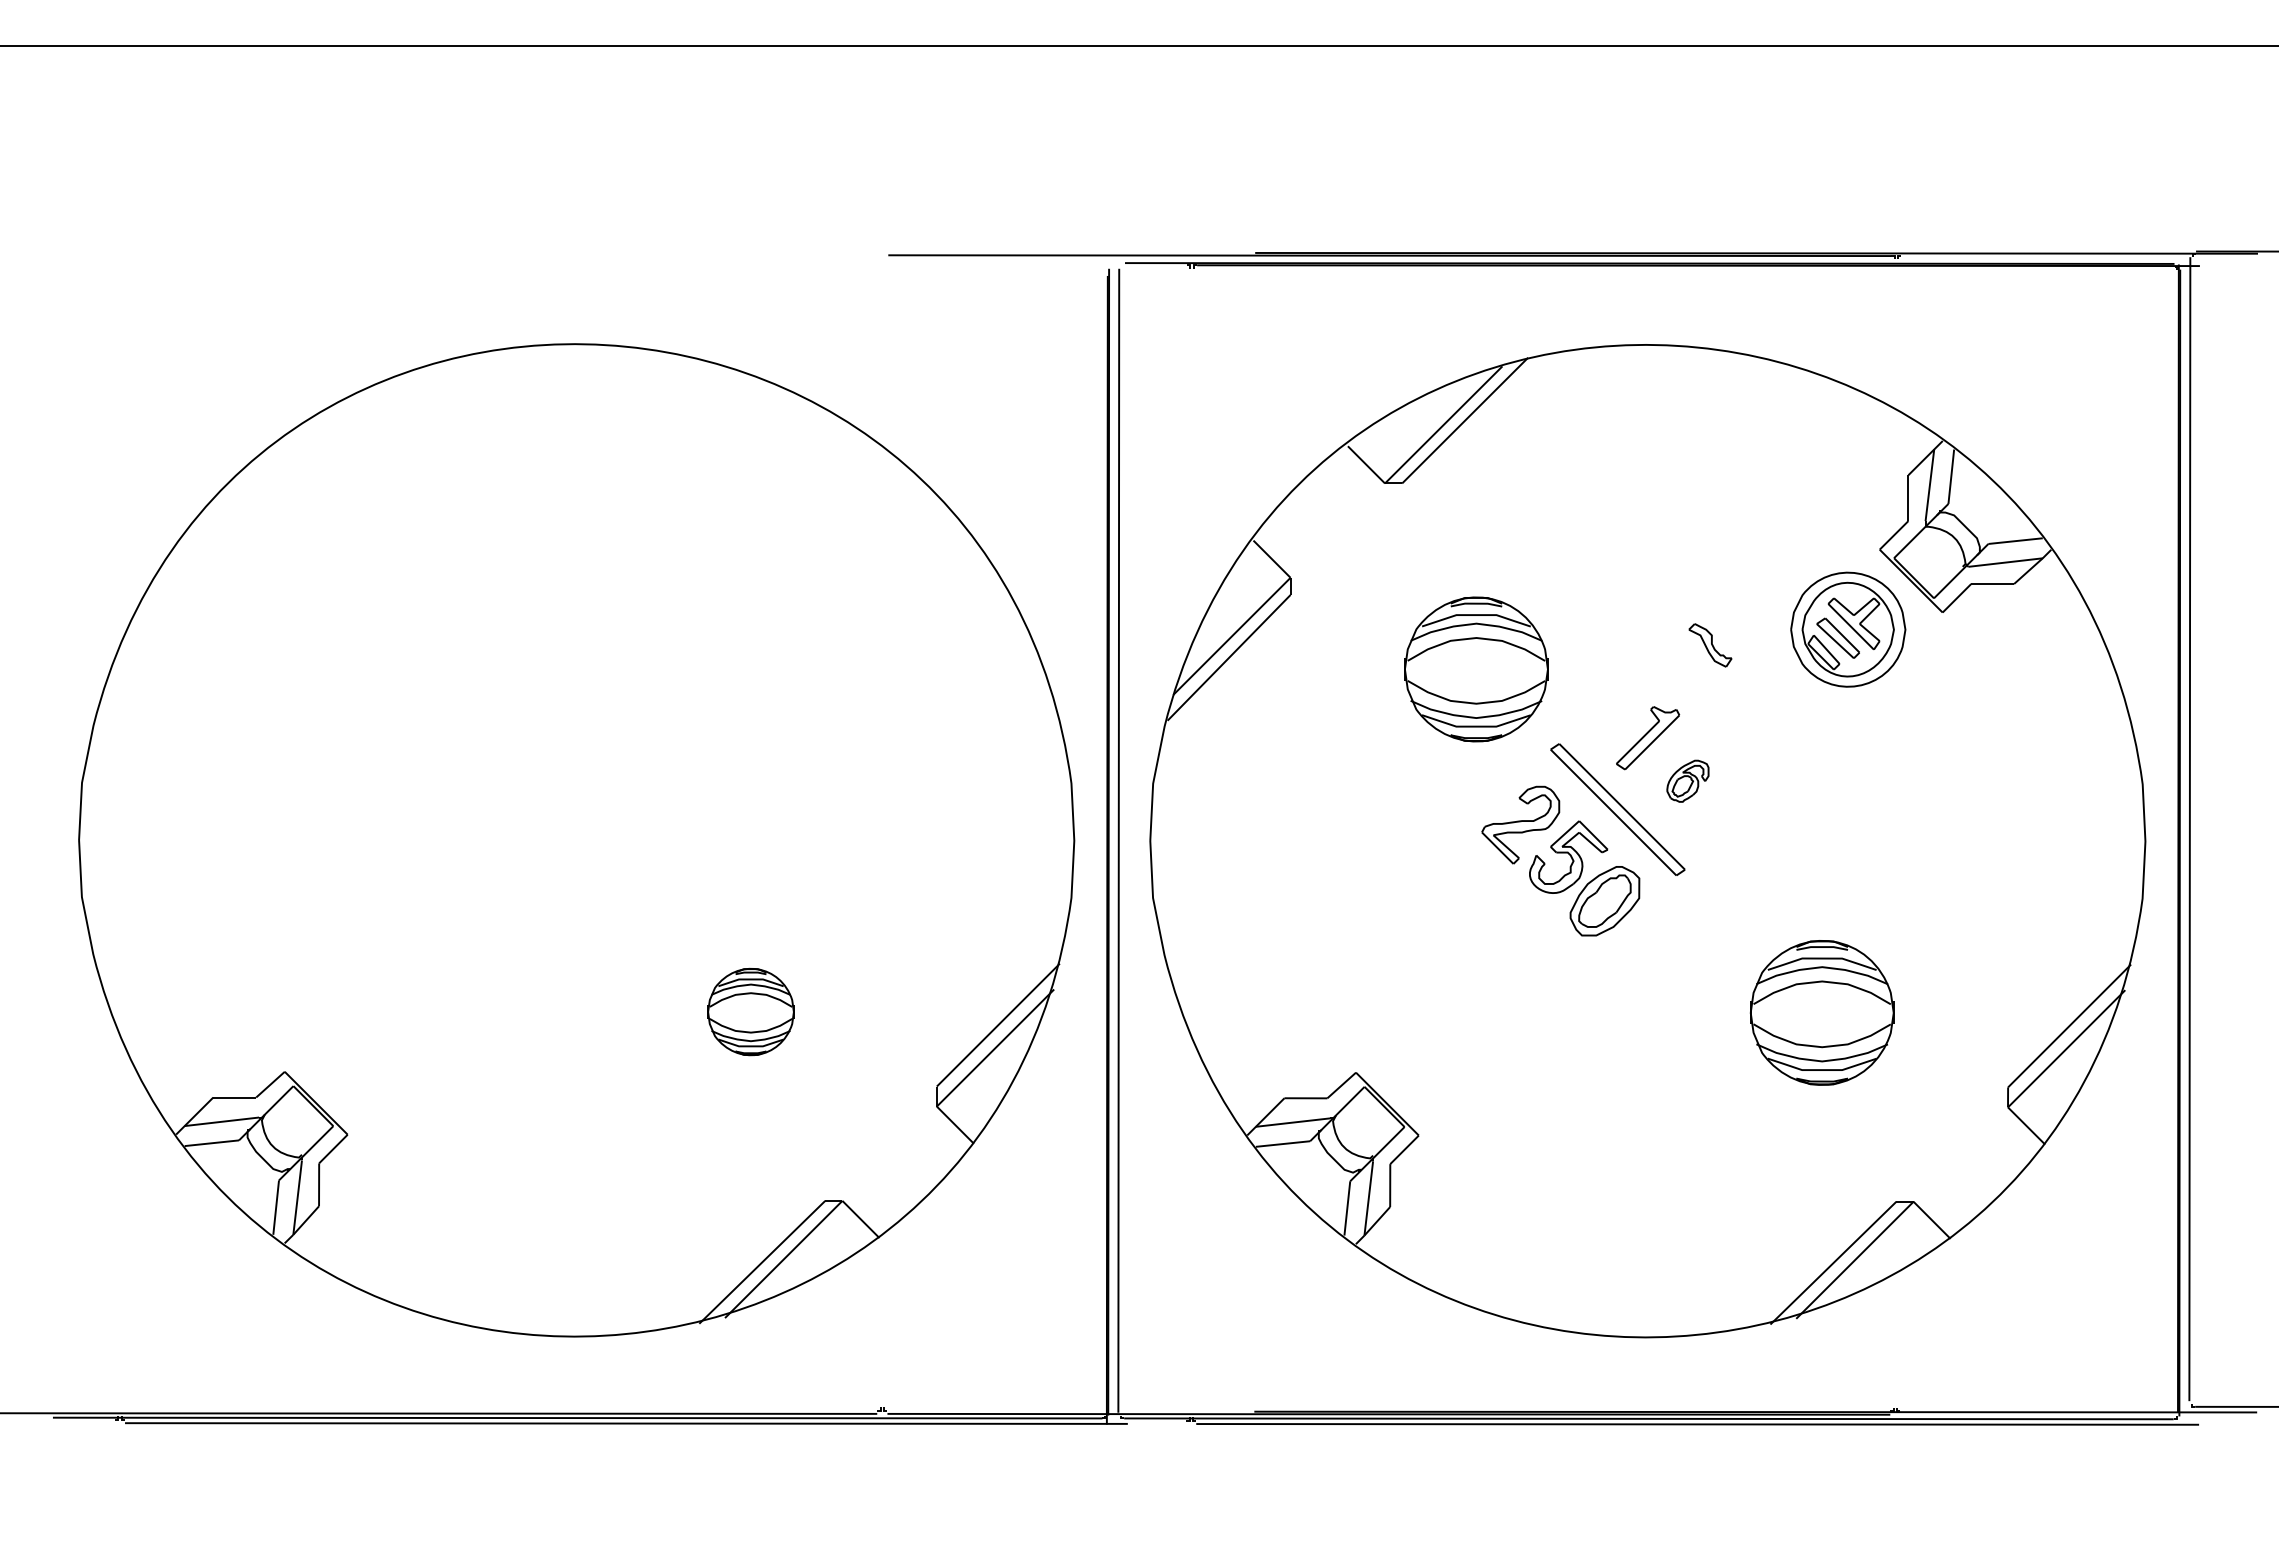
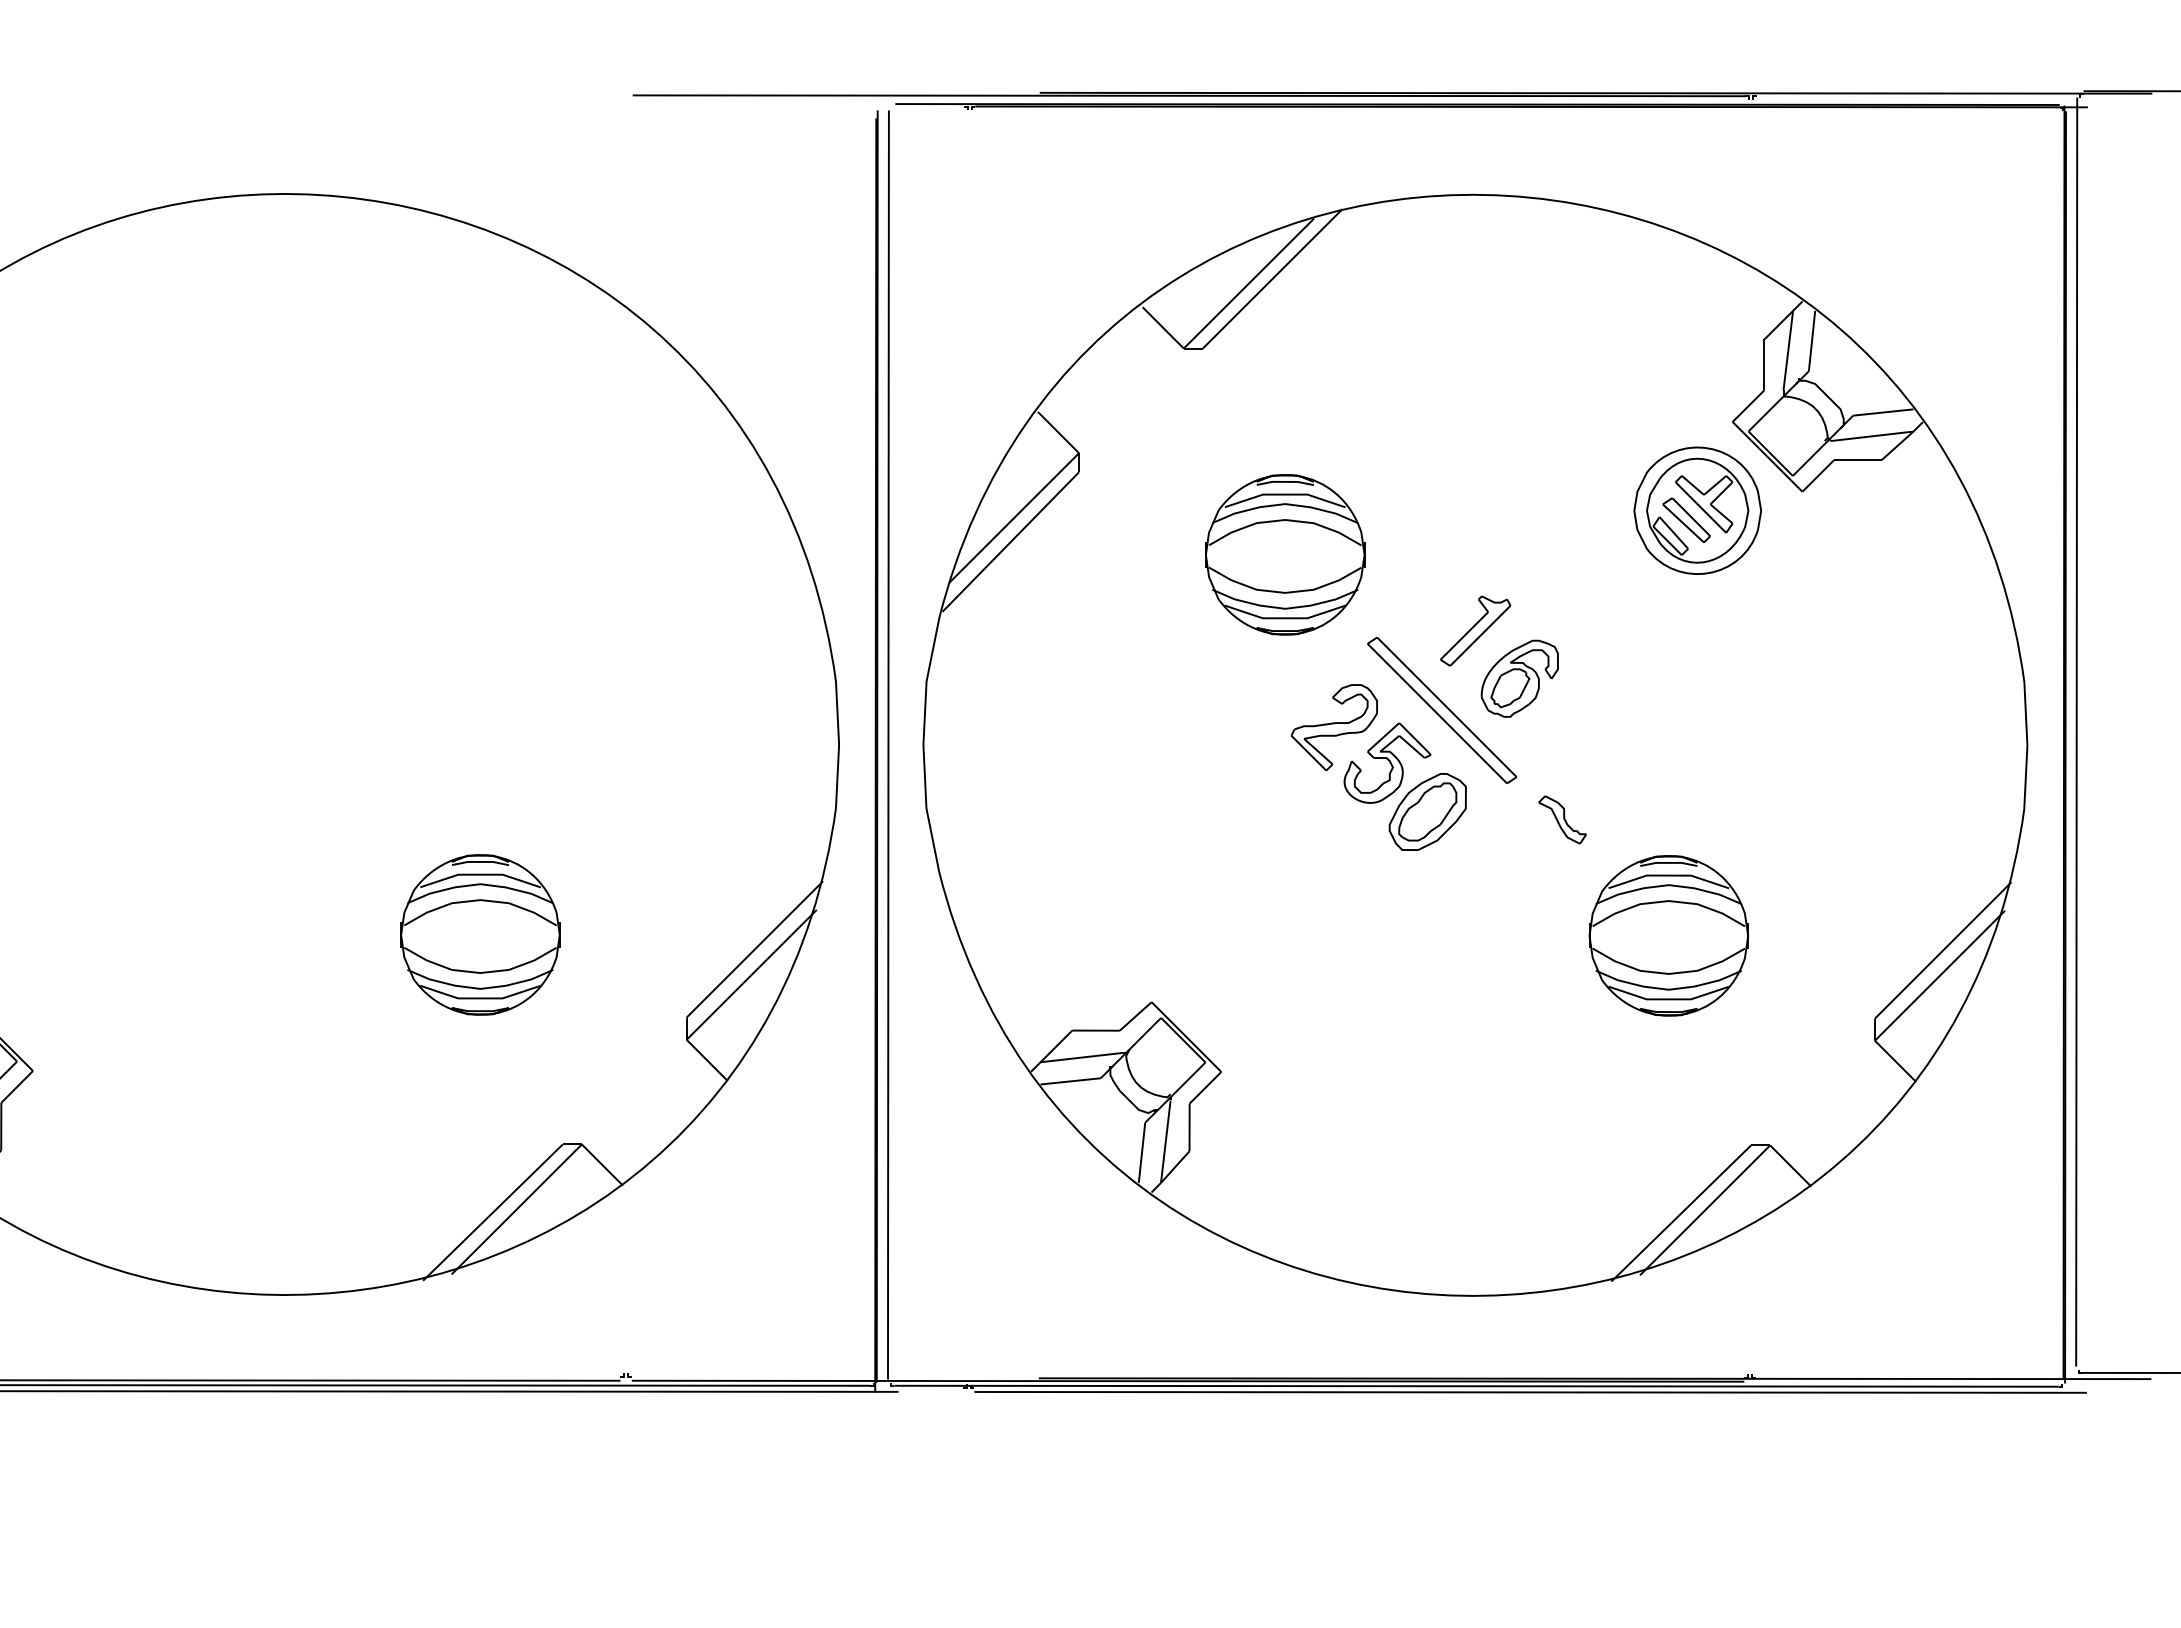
part: (1710, 645) -> (1562, 820), moved
part: (1687, 781) -> (1519, 679), size x1.67
part: (750, 1011) -> (479, 934), size x1.67

